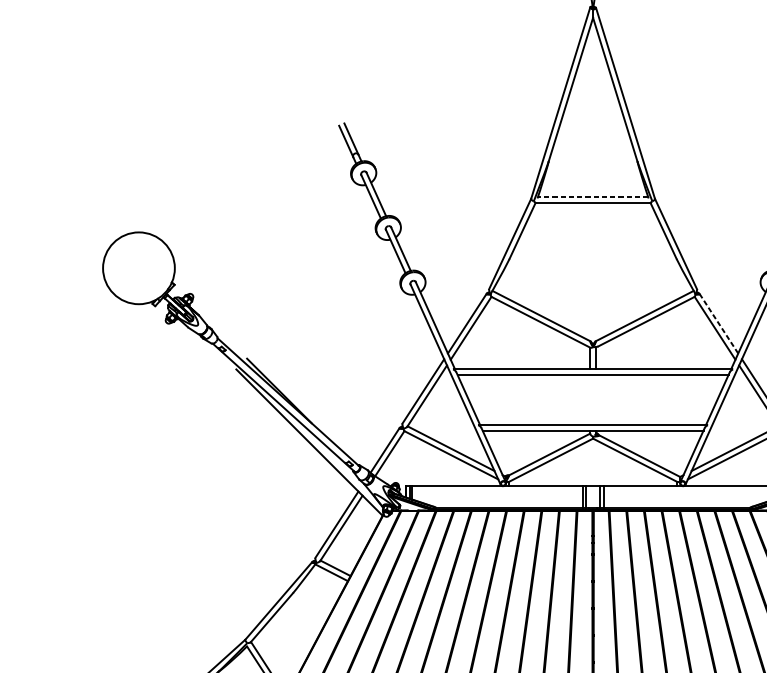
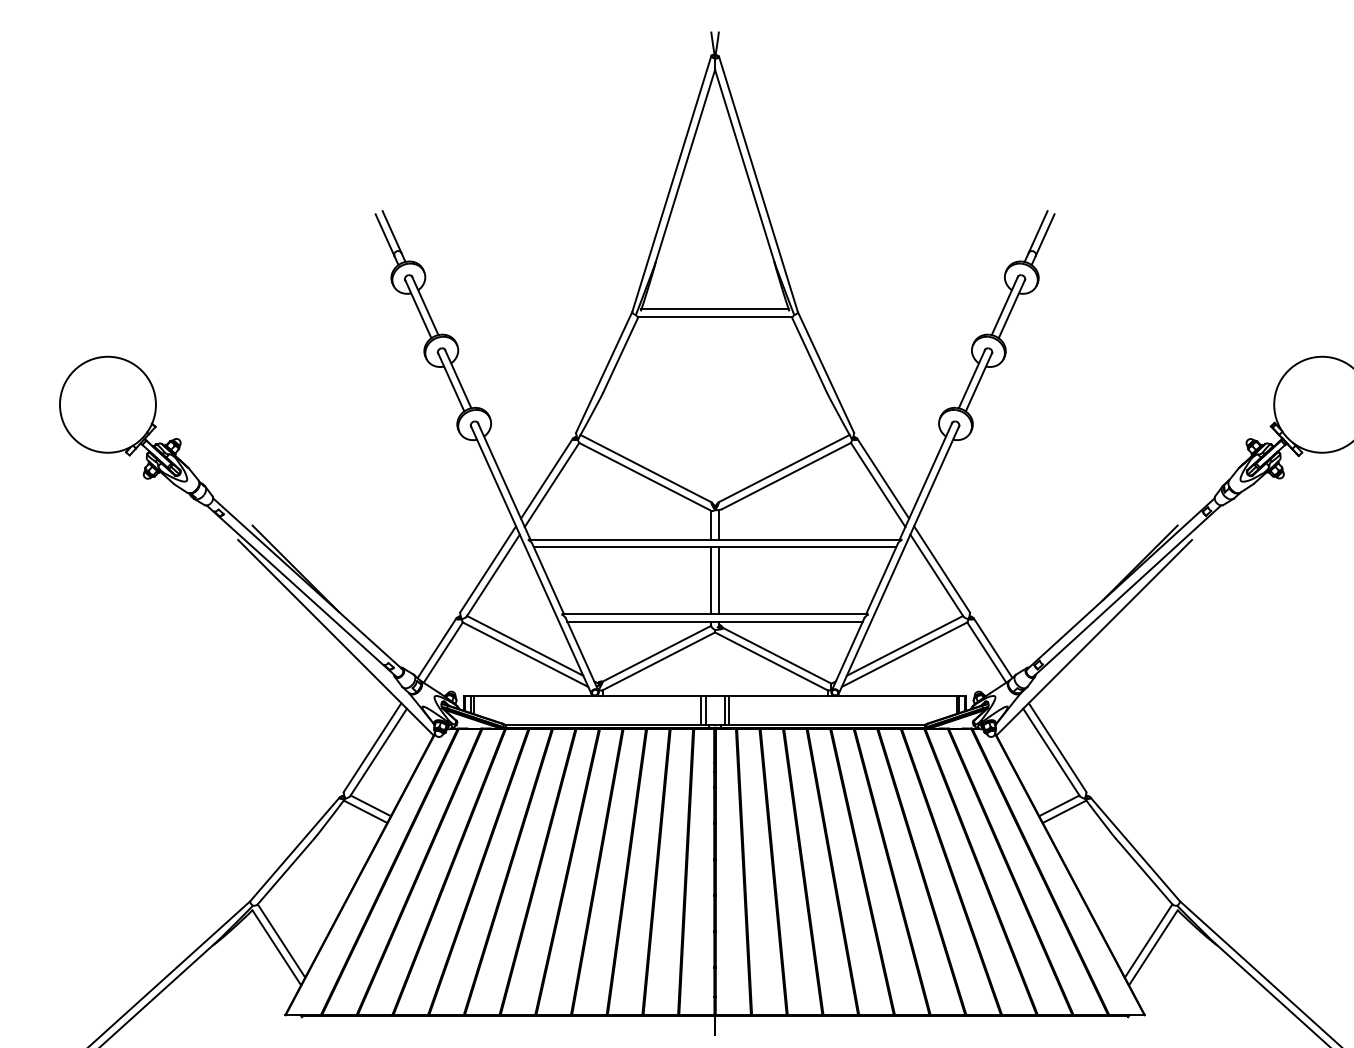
line: (593, 197) -> (715, 309), dashed -> solid
line: (719, 323) -> (883, 478), dashed -> solid
line: (590, 399) -> (711, 580), added
line: (595, 399) -> (718, 580), added

